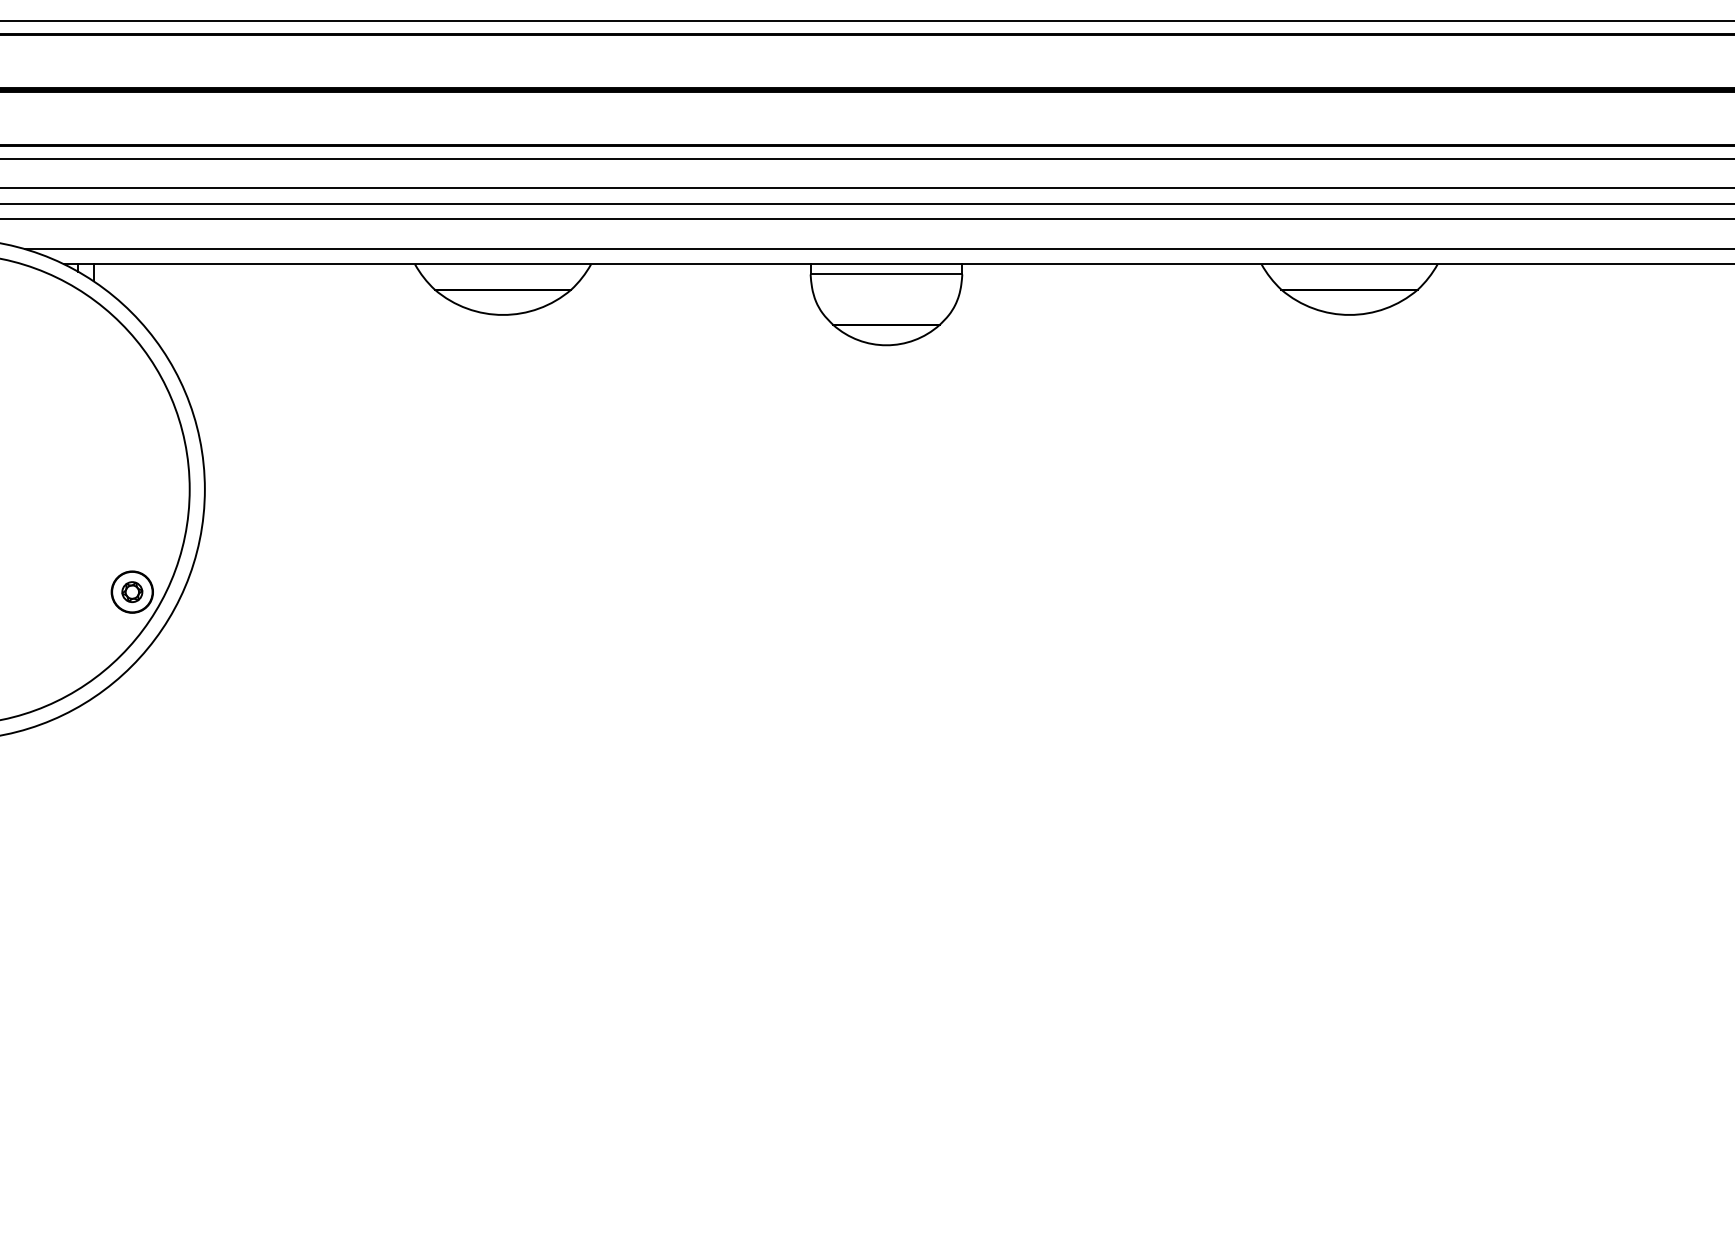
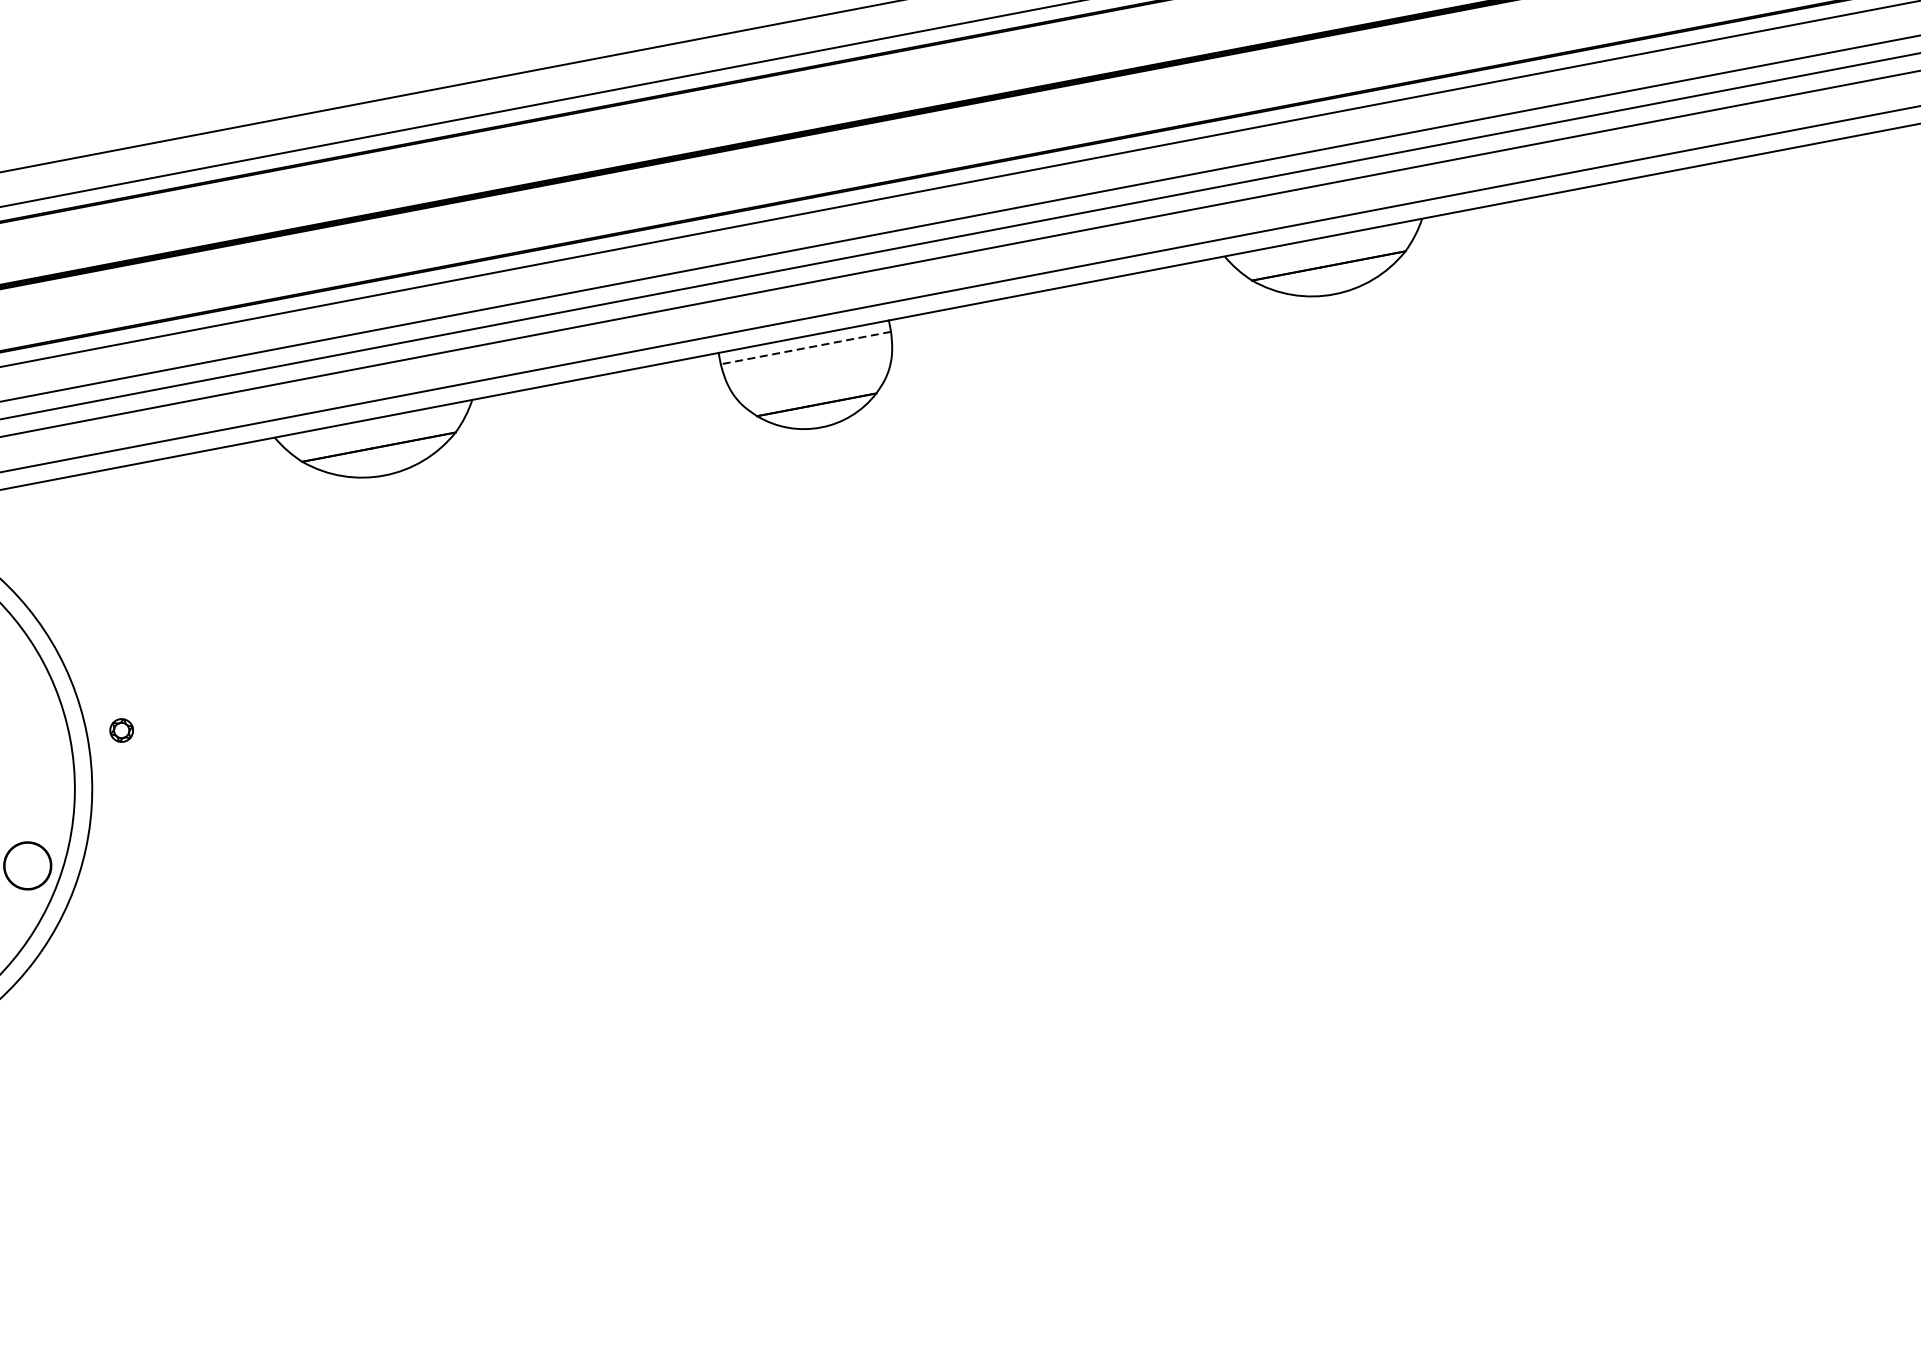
line: (886, 274) -> (805, 348), solid -> dashed
part: (132, 591) -> (121, 729), moved

